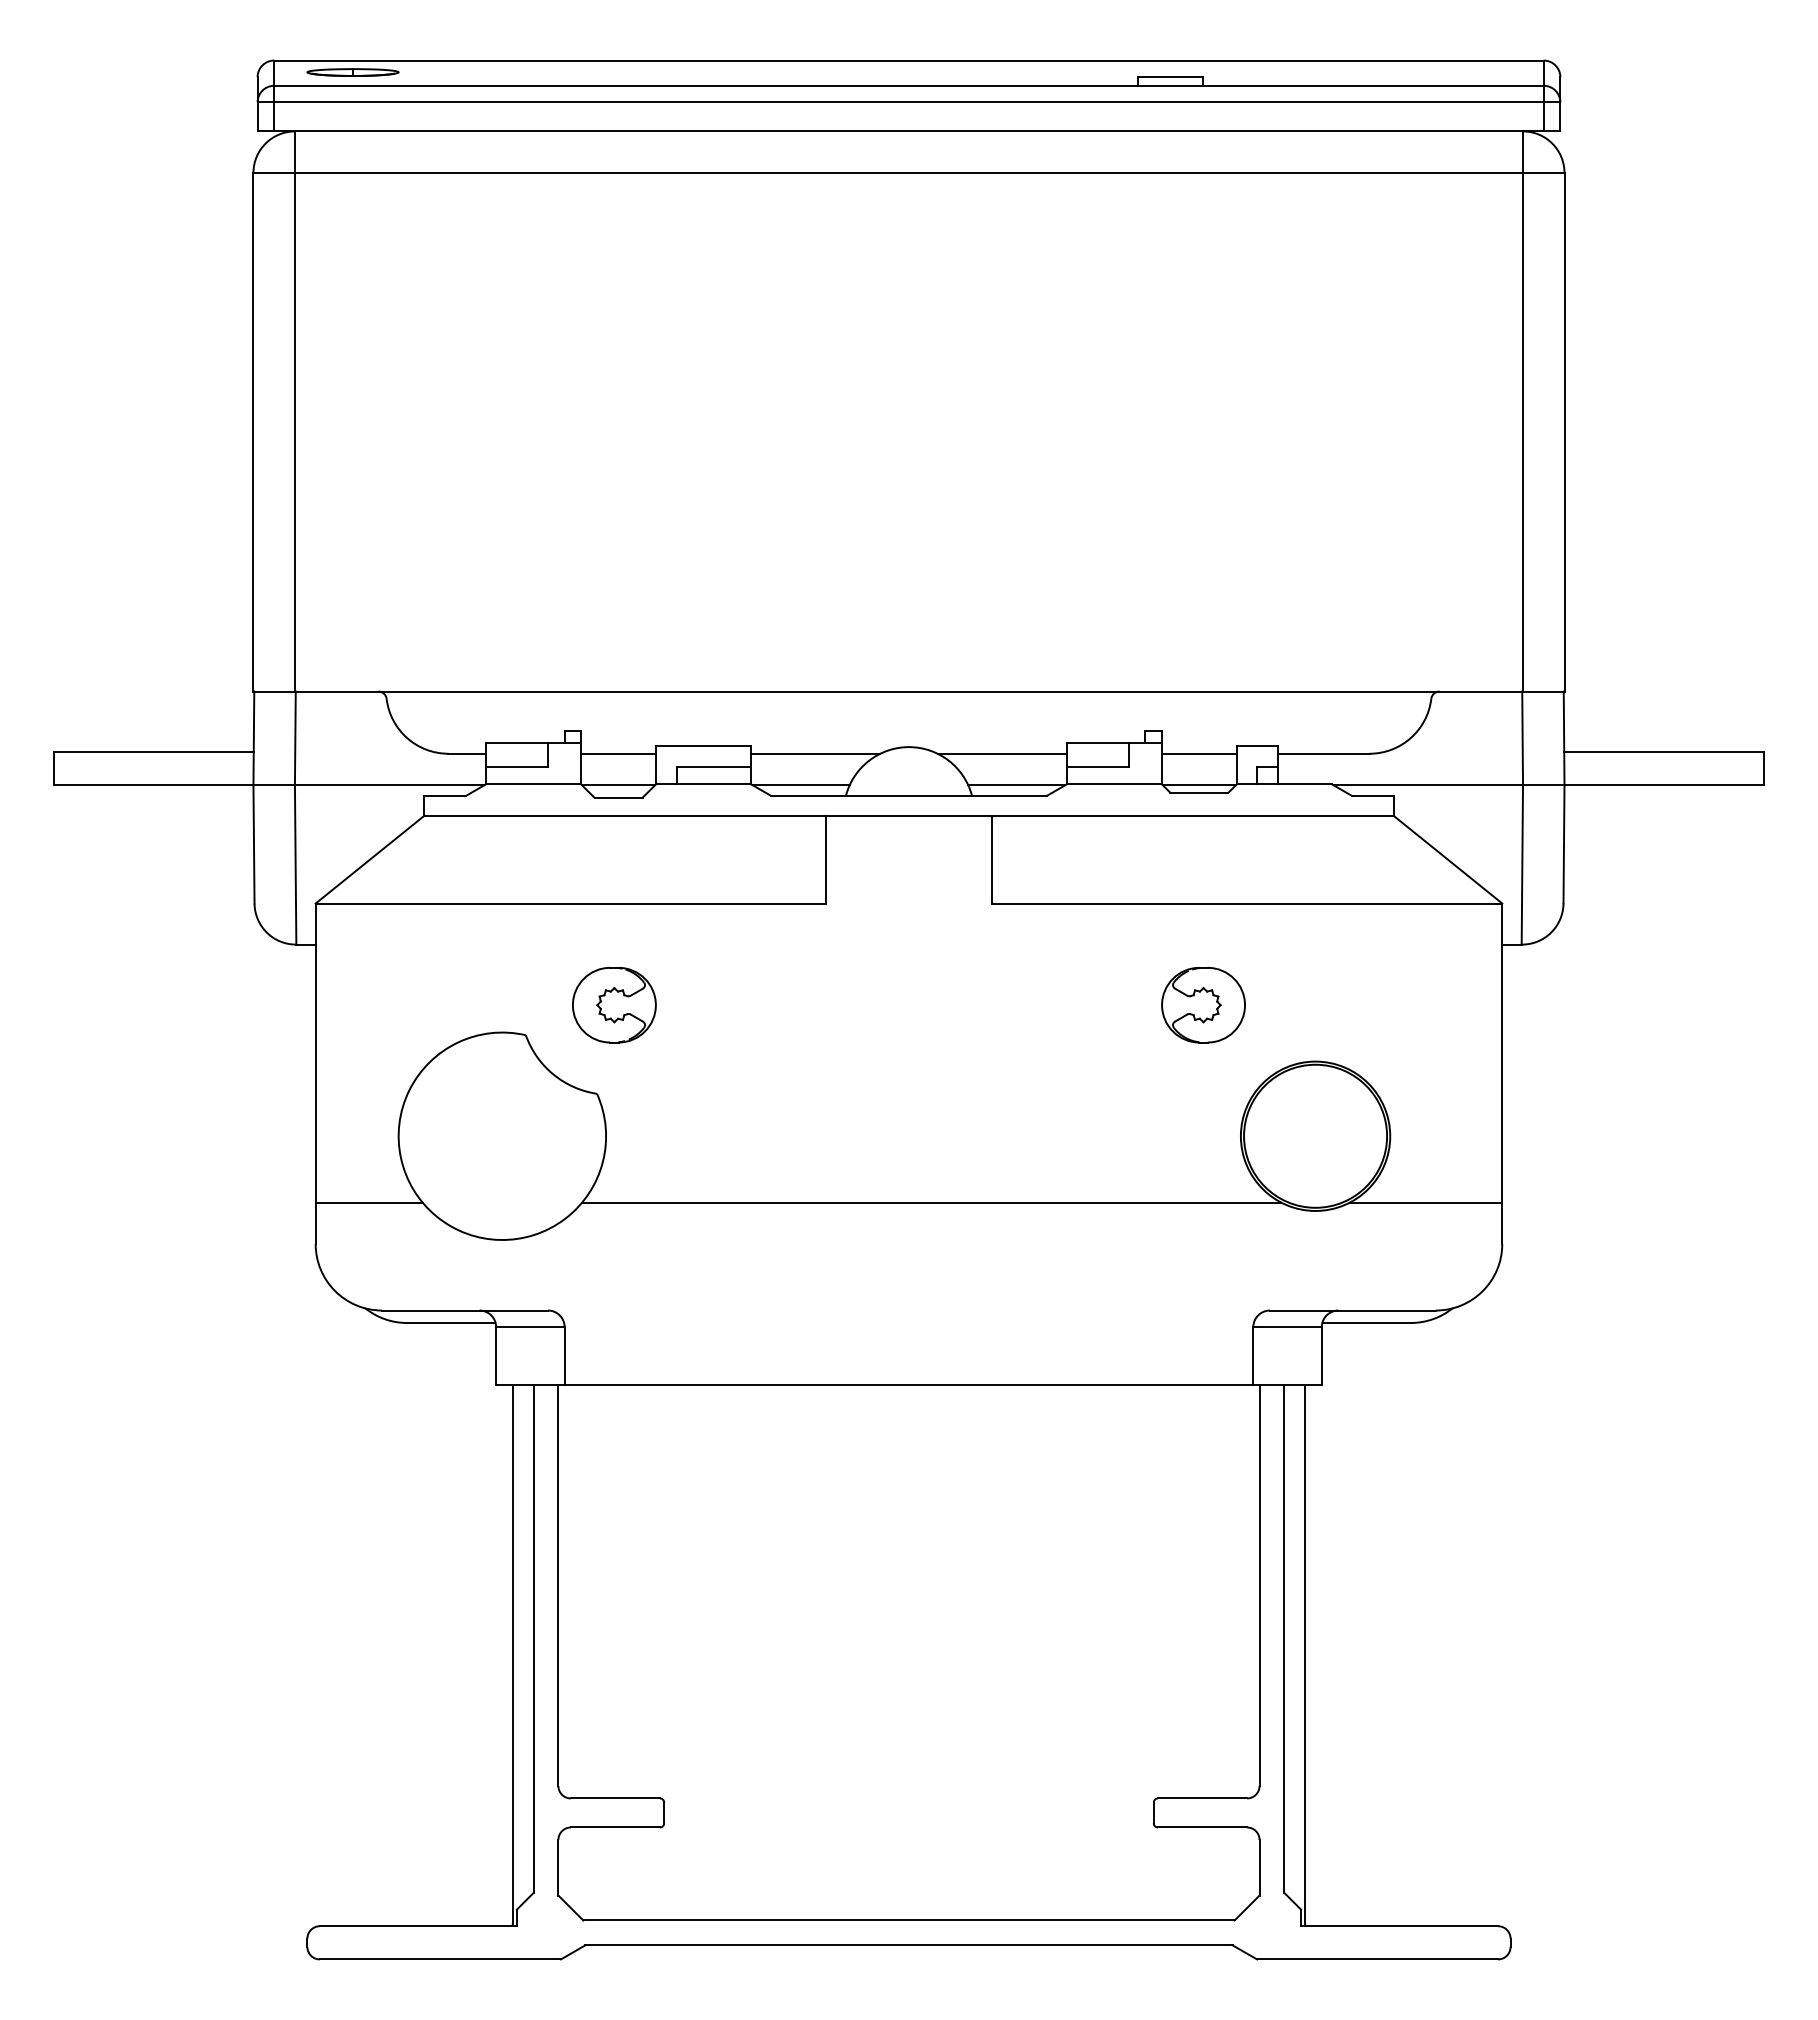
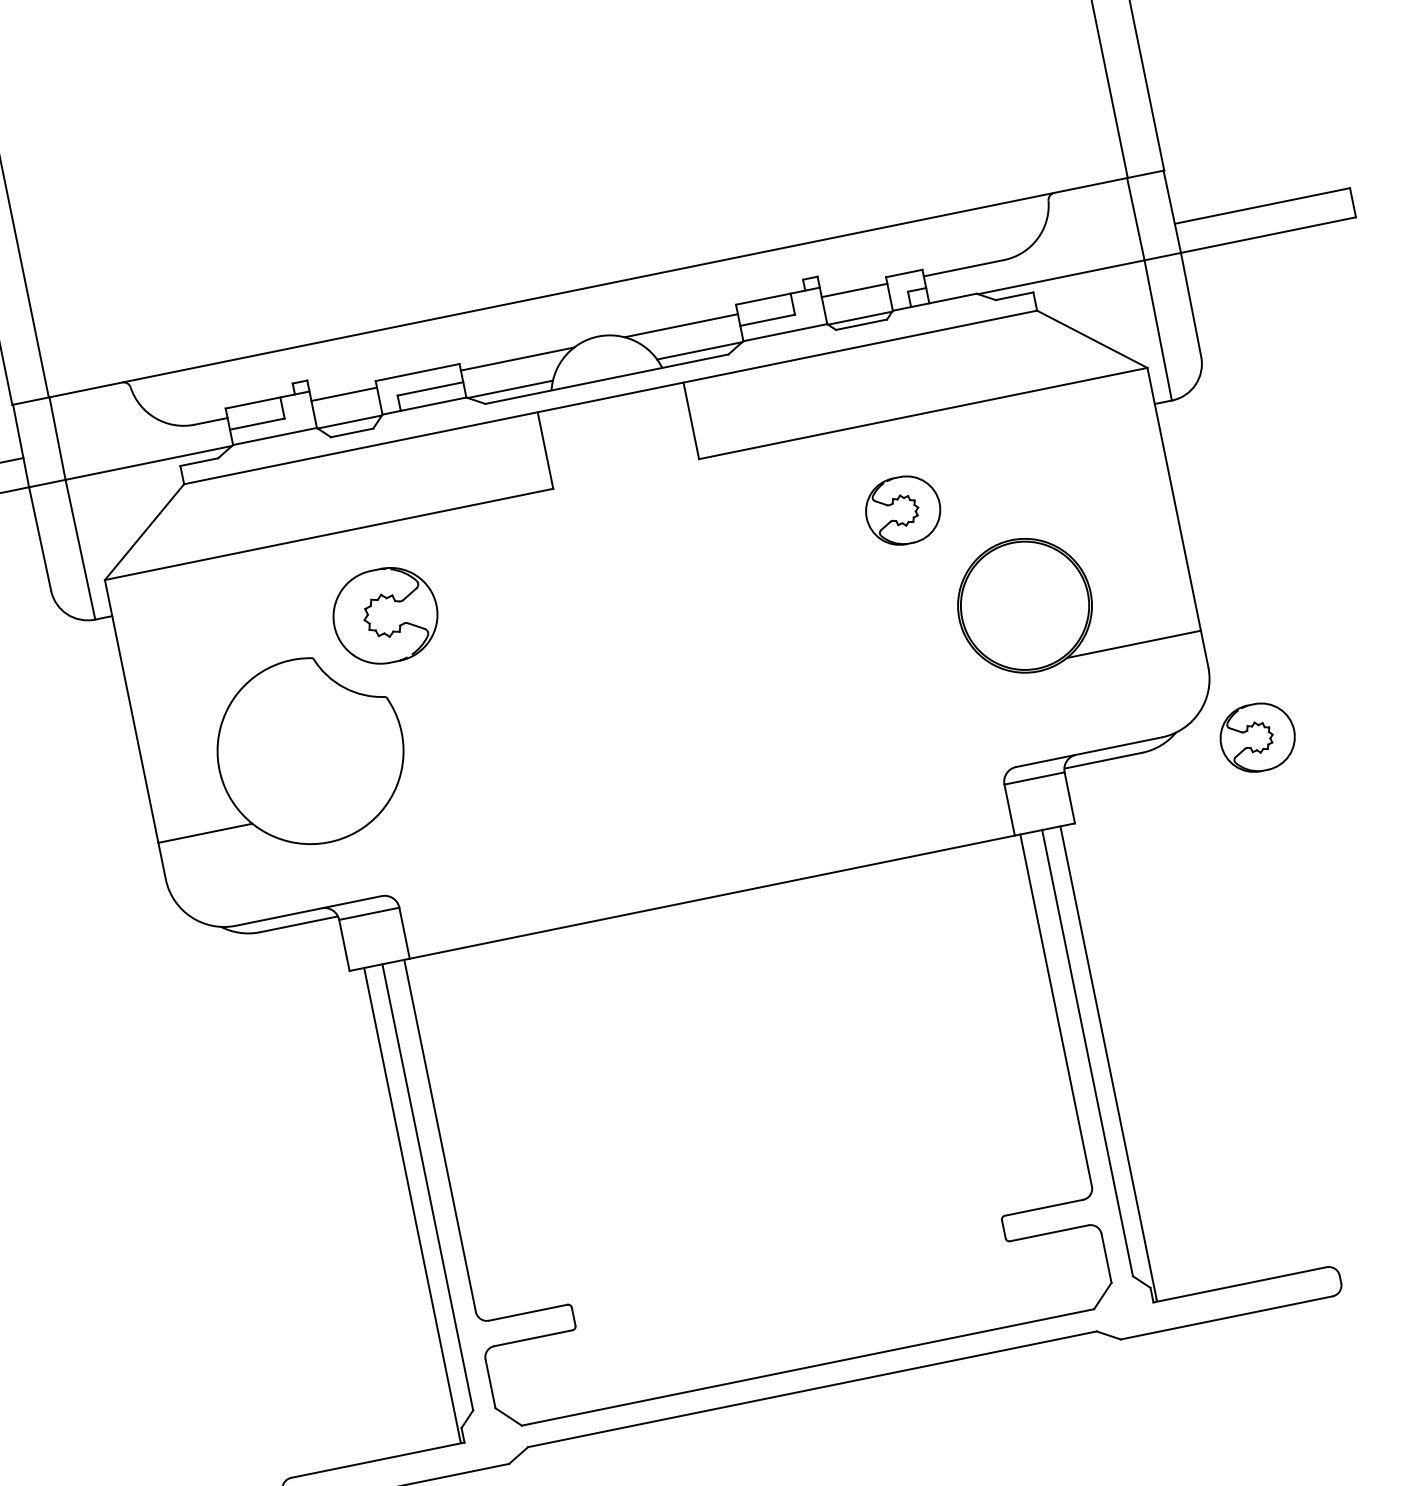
part: (614, 1005) -> (385, 616), size x1.4
line: (931, 1202) -> (699, 732), removed
part: (1540, 1332) -> (1257, 737), added

